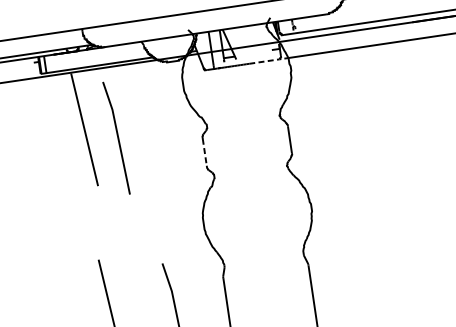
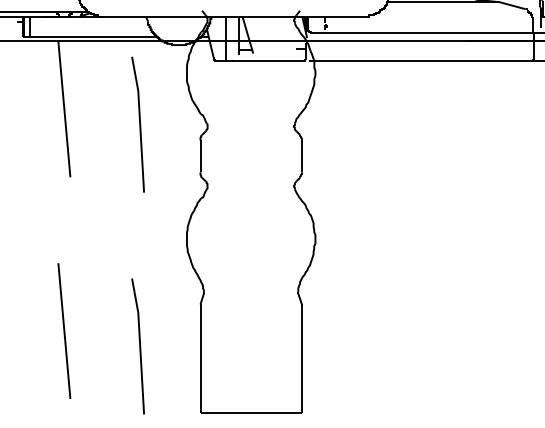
line: (264, 61) -> (285, 60), dashed -> solid
line: (117, 137) -> (139, 124), moved
line: (204, 152) -> (200, 156), dashed -> solid

